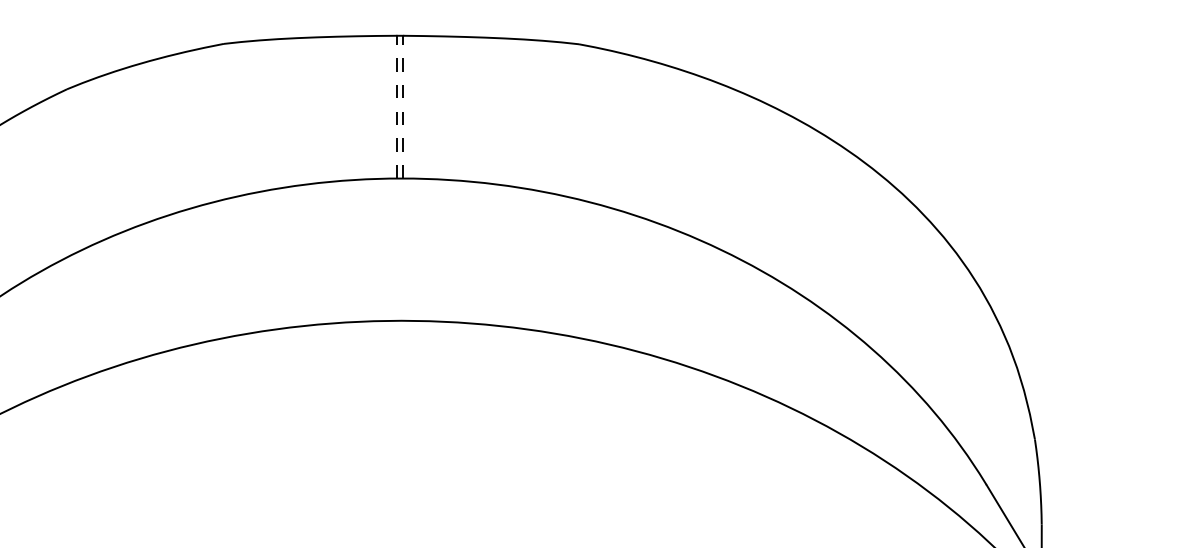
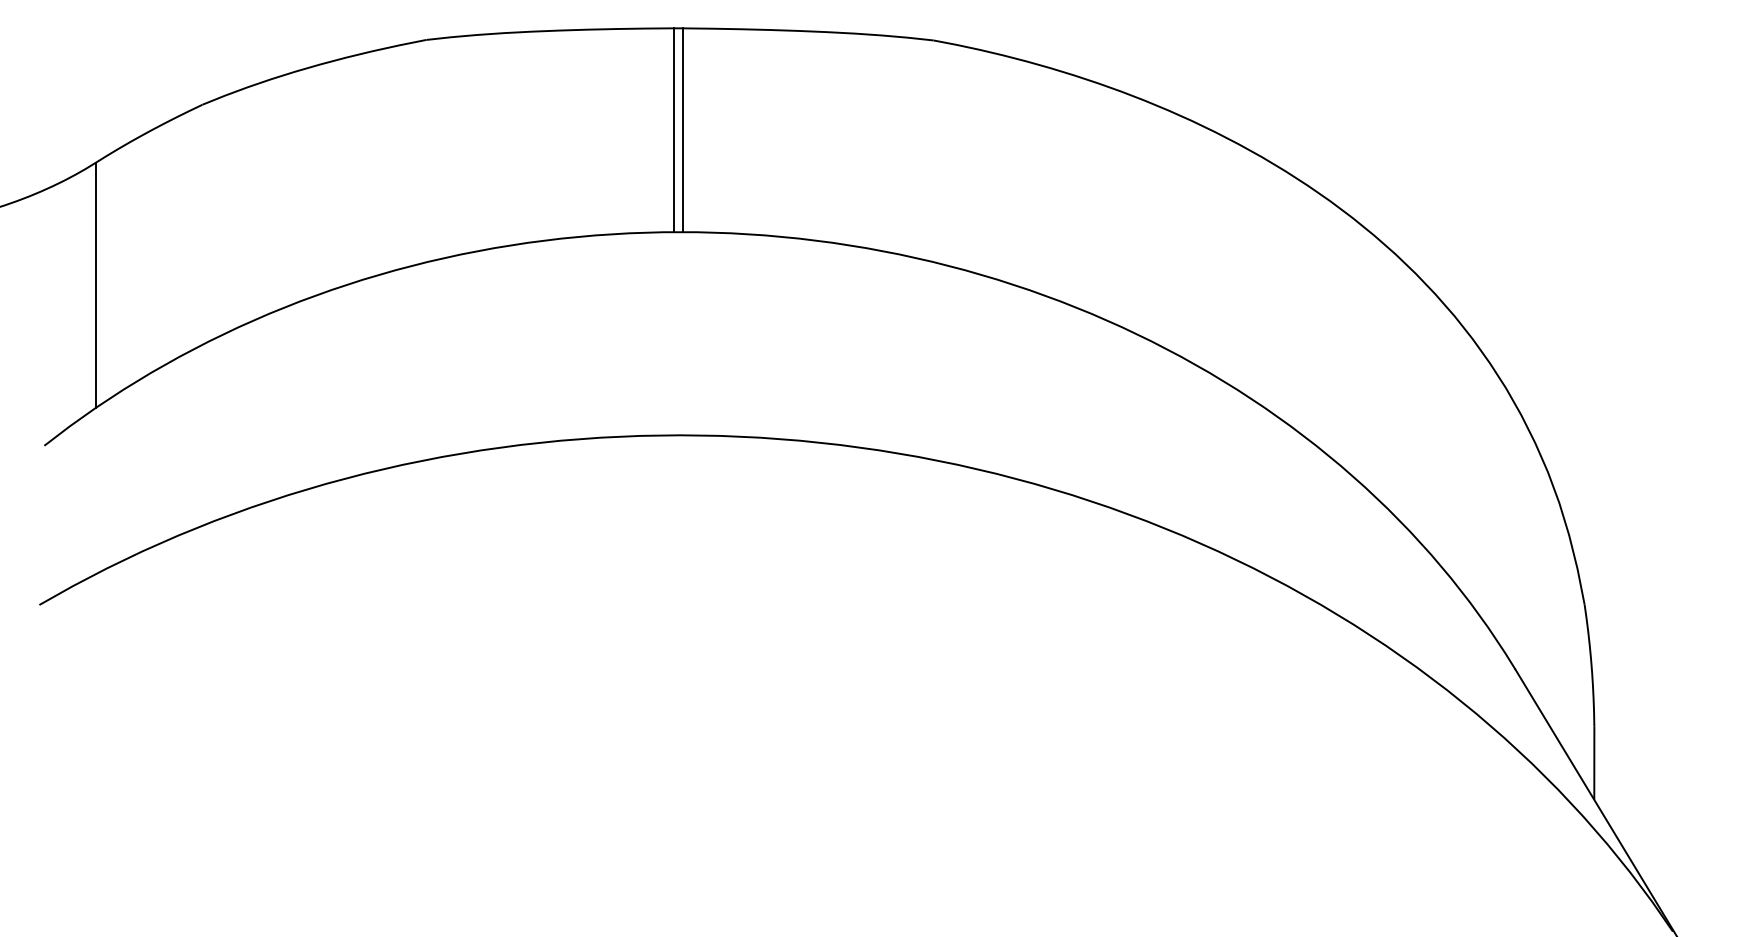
line: (397, 107) -> (674, 130), dashed -> solid
line: (403, 107) -> (682, 130), dashed -> solid

